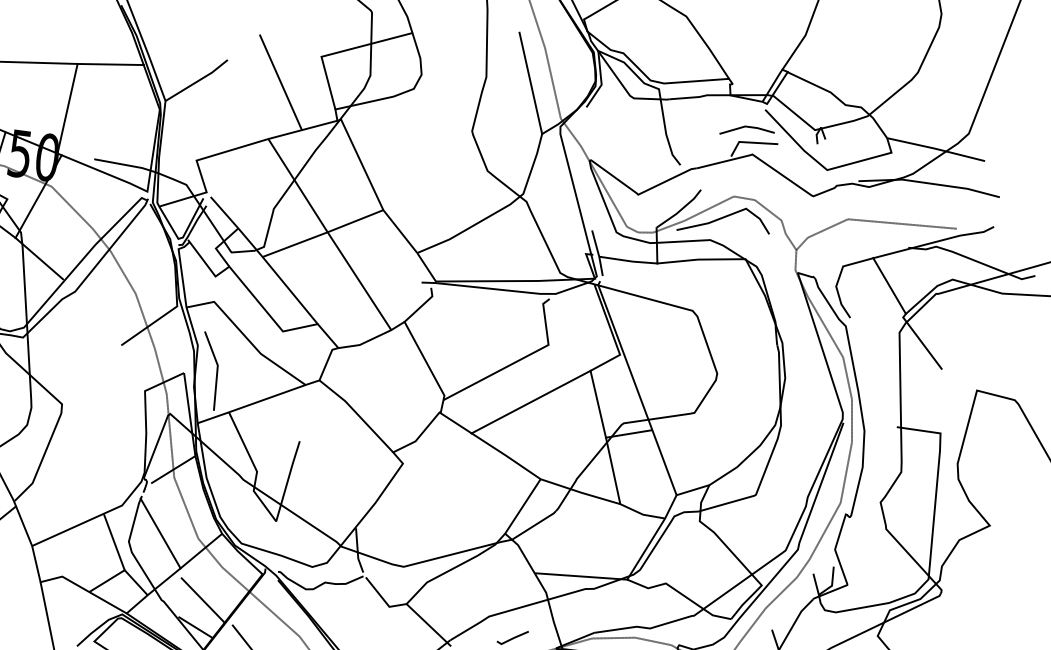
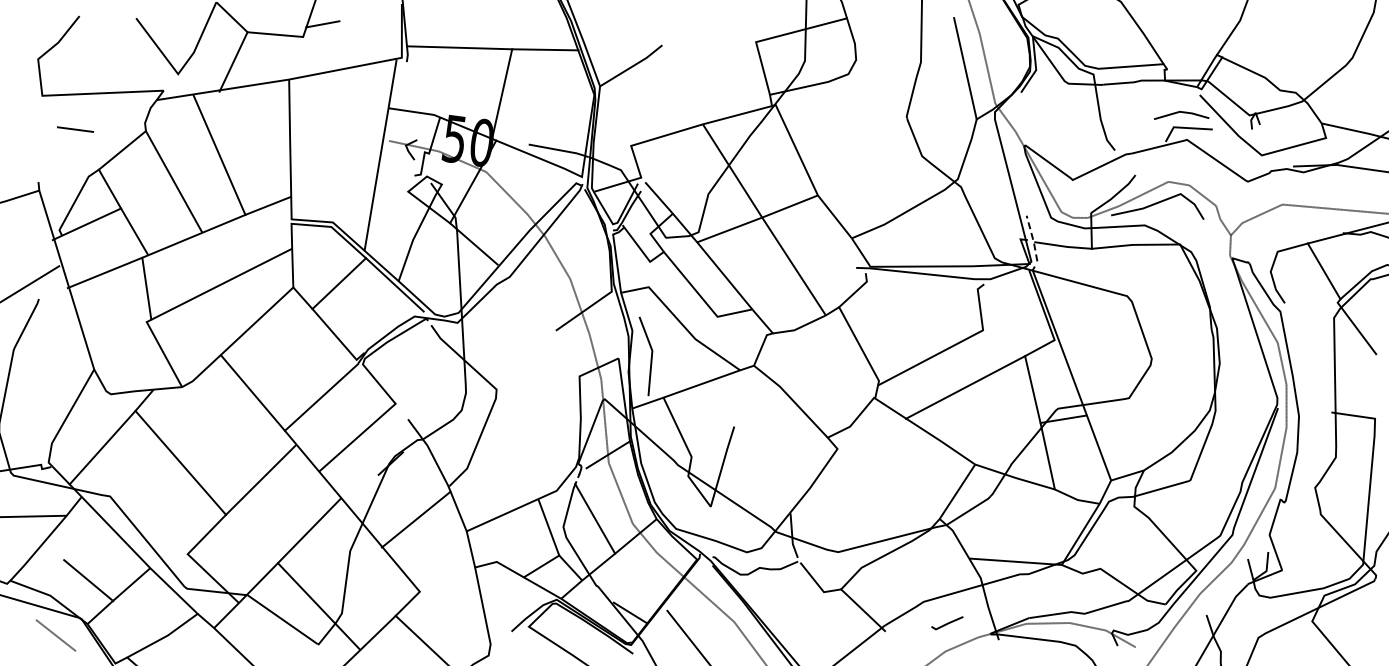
line: (280, 82) -> (715, 67), removed
line: (597, 253) -> (1032, 238), solid -> dashed
line: (202, 600) -> (637, 585), removed

